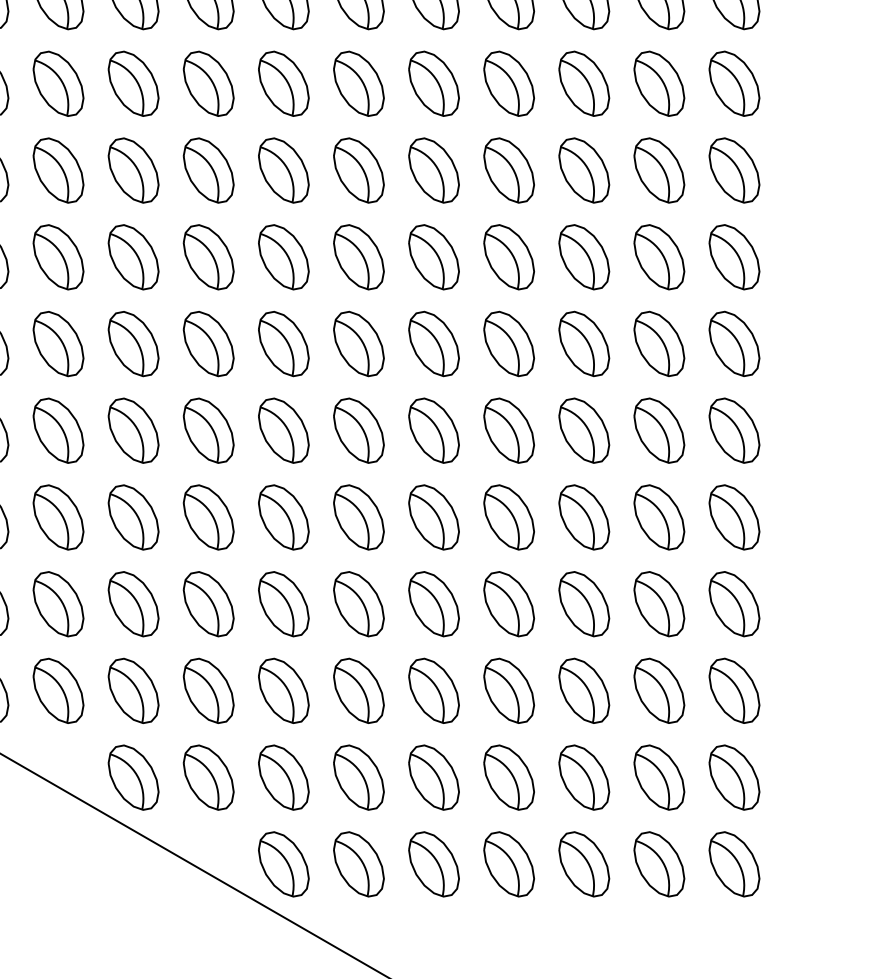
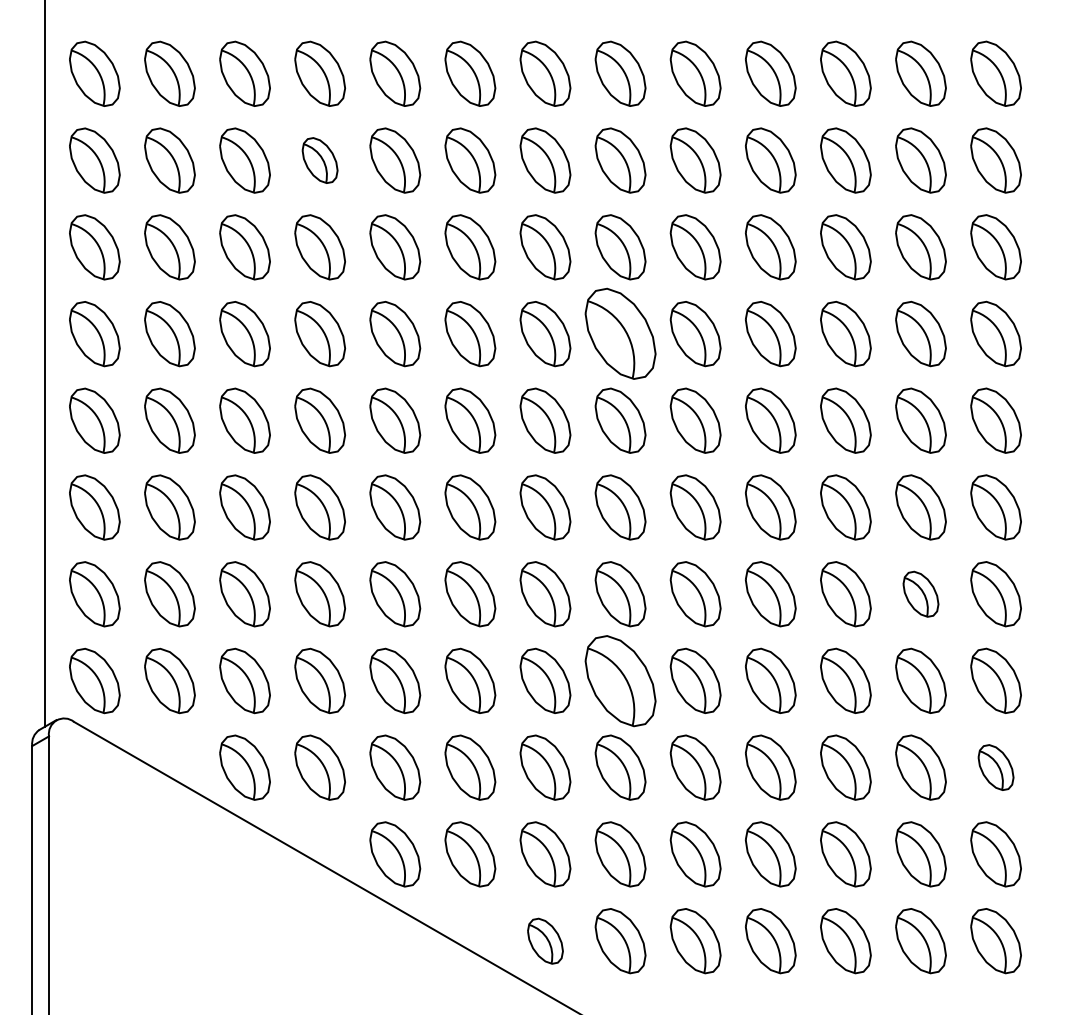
part: (57, 83) -> (319, 160), size x0.7
part: (358, 257) -> (620, 334), size x1.4
part: (658, 517) -> (920, 594), size x0.7
part: (358, 603) -> (620, 680), size x1.4
part: (733, 690) -> (995, 767), size x0.7
part: (283, 864) -> (545, 941), size x0.7

